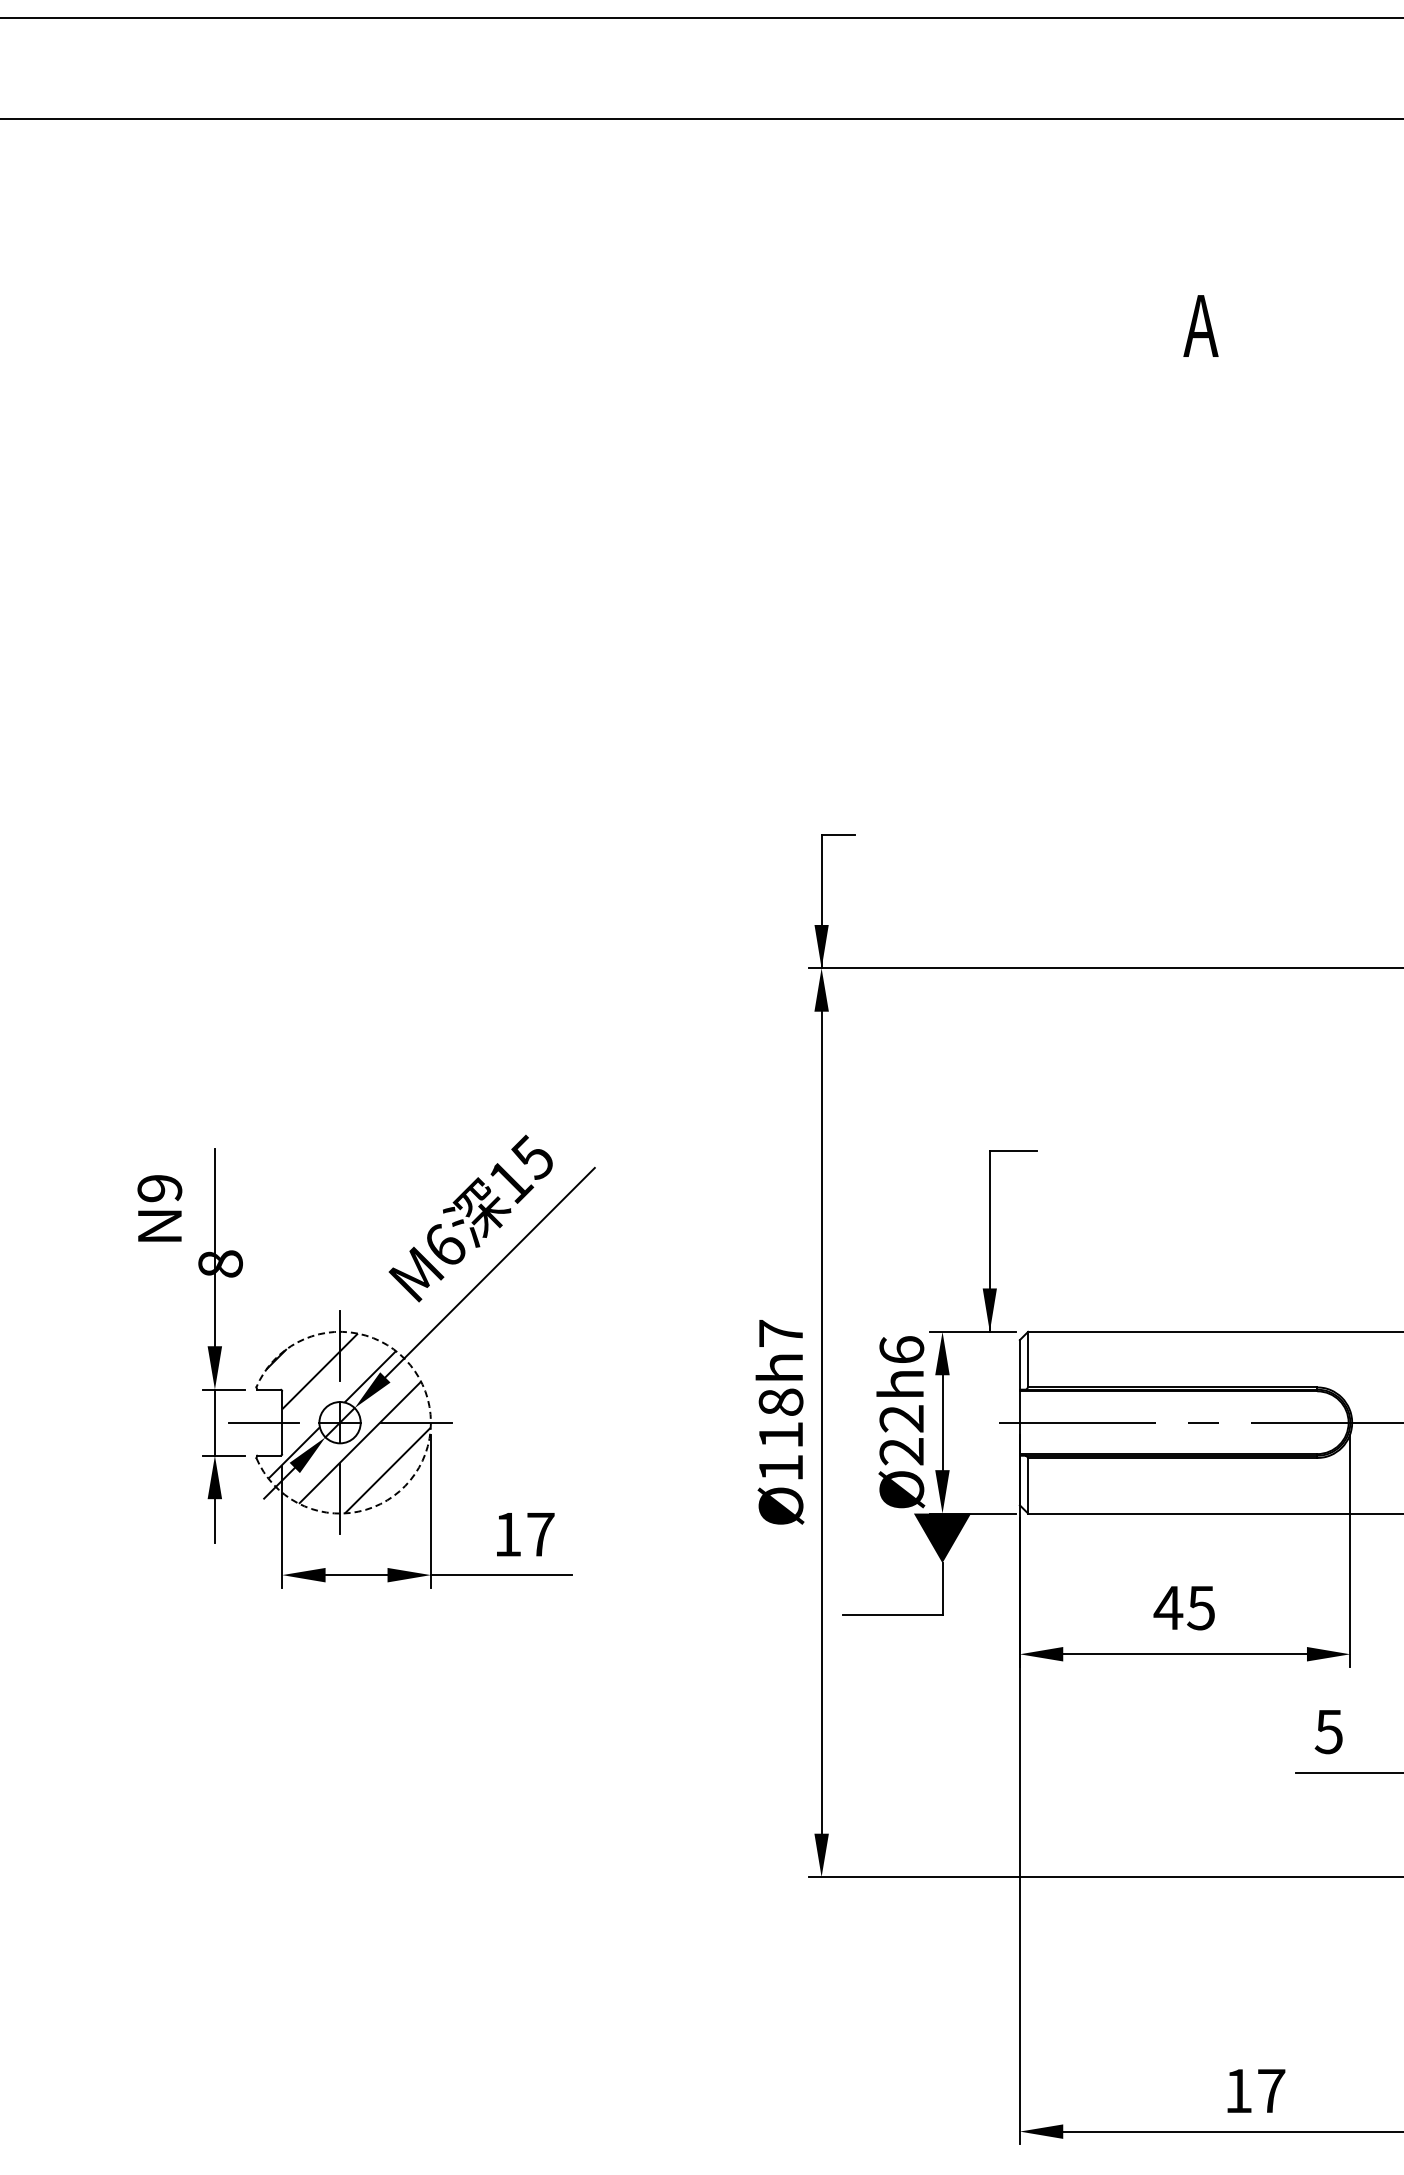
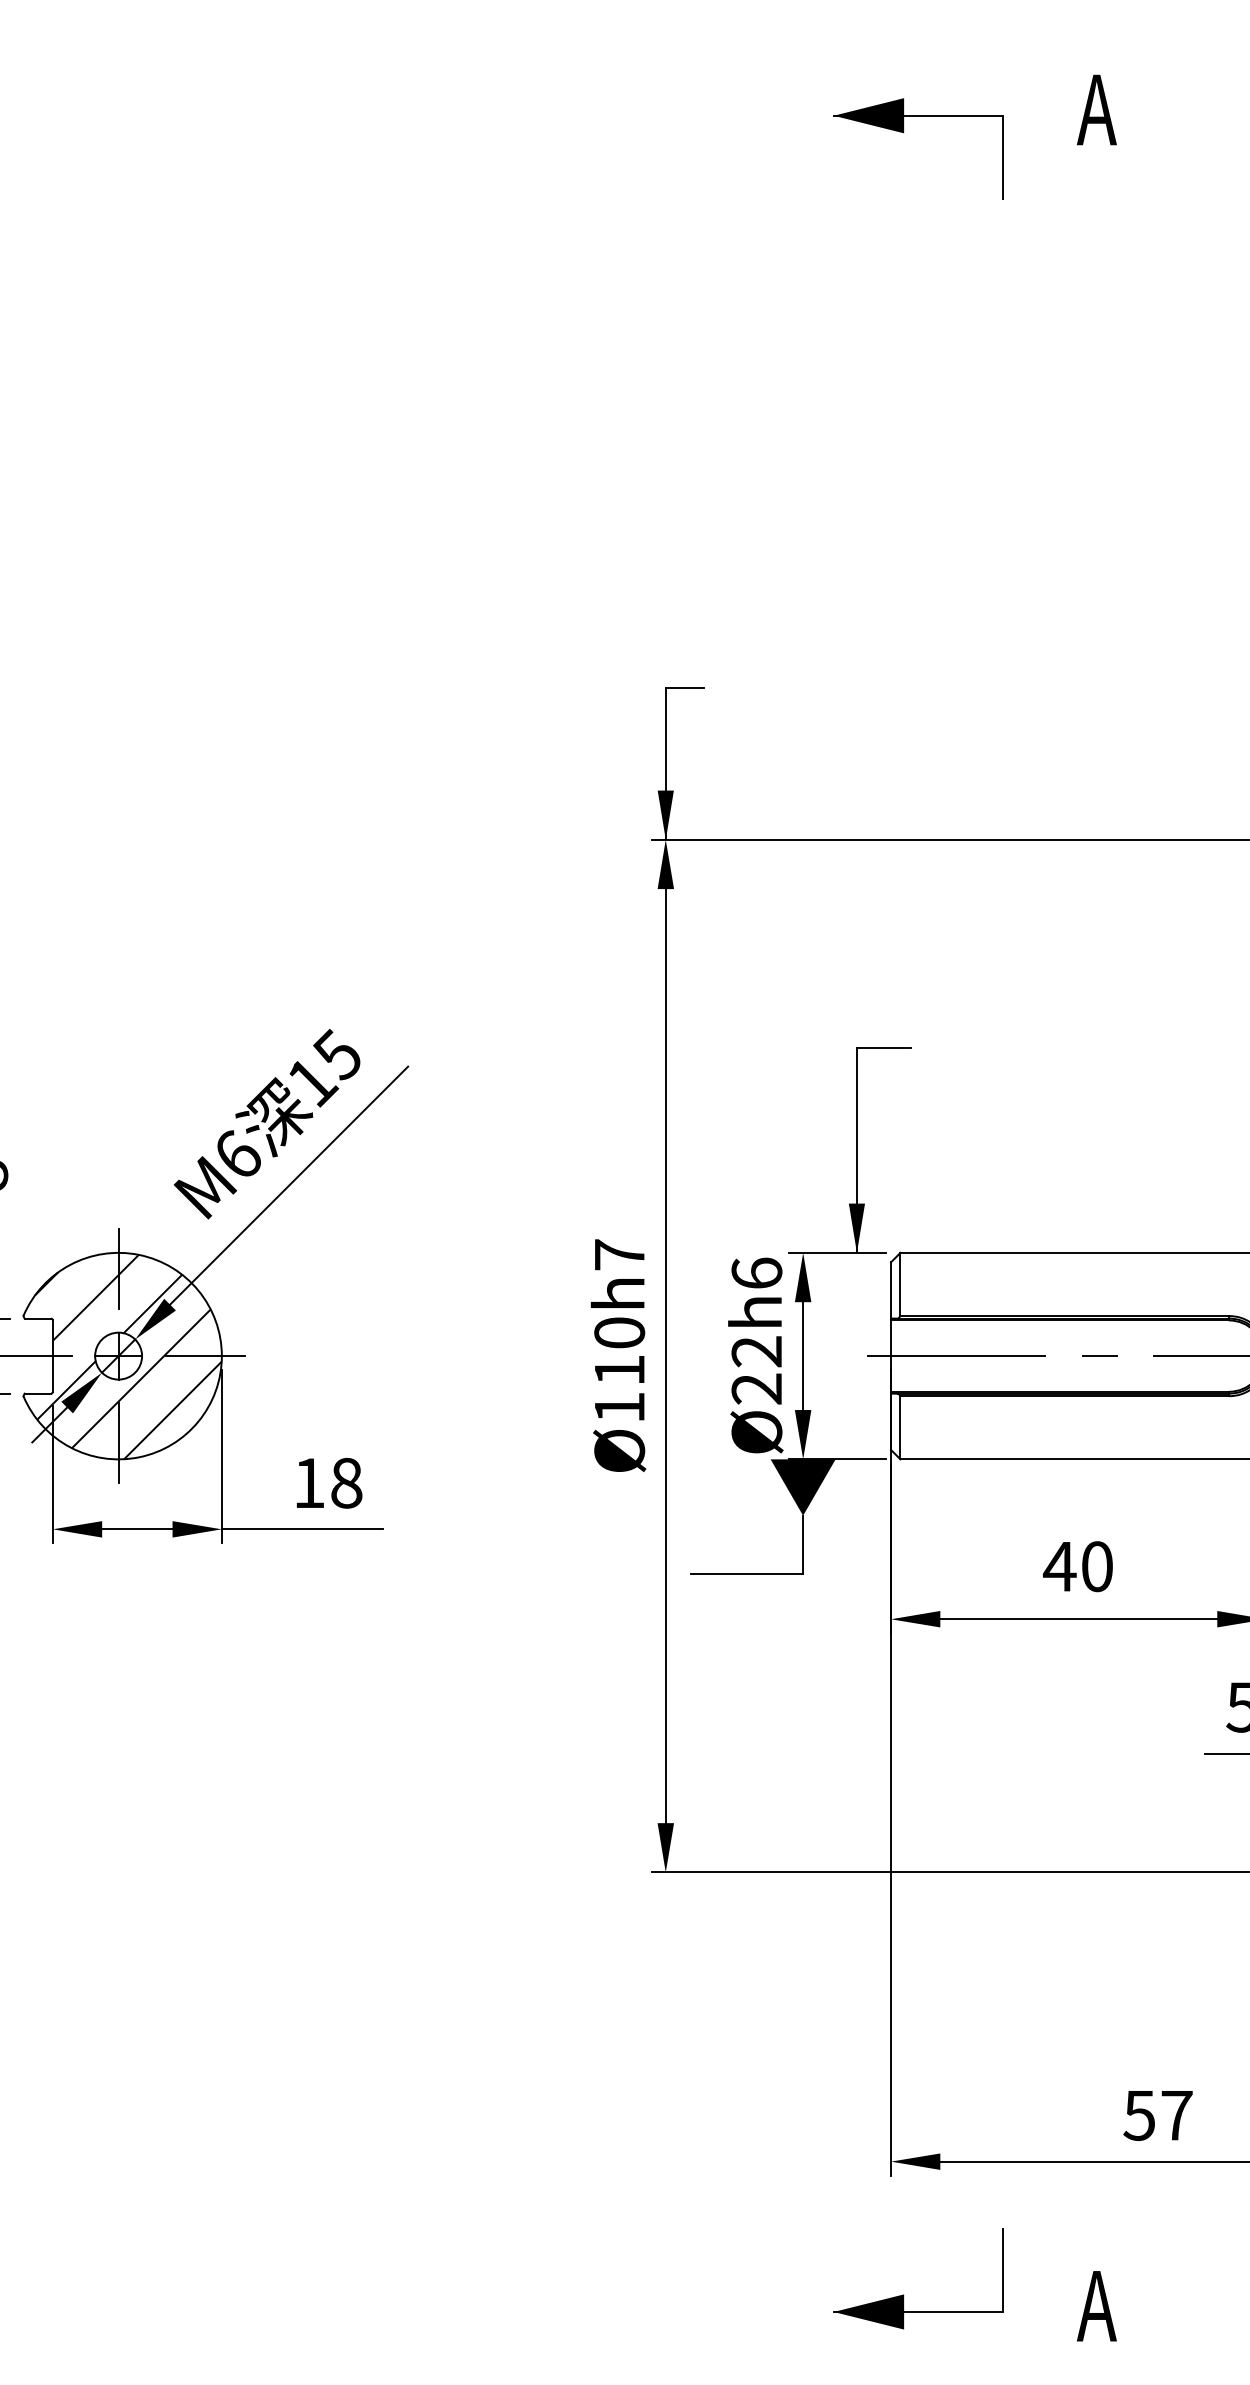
part: (1031, 346) -> (904, 133), added
text: (780, 1401) -> (619, 1332), Ø118h7 -> Ø110h7
arc: (430, 1422) -> (221, 1355), dashed -> solid
text: (540, 1534) -> (346, 1483), 17 -> 18
text: (1200, 1607) -> (1096, 1566), 45 -> 40
text: (1238, 2091) -> (1139, 2116), 17 -> 57

